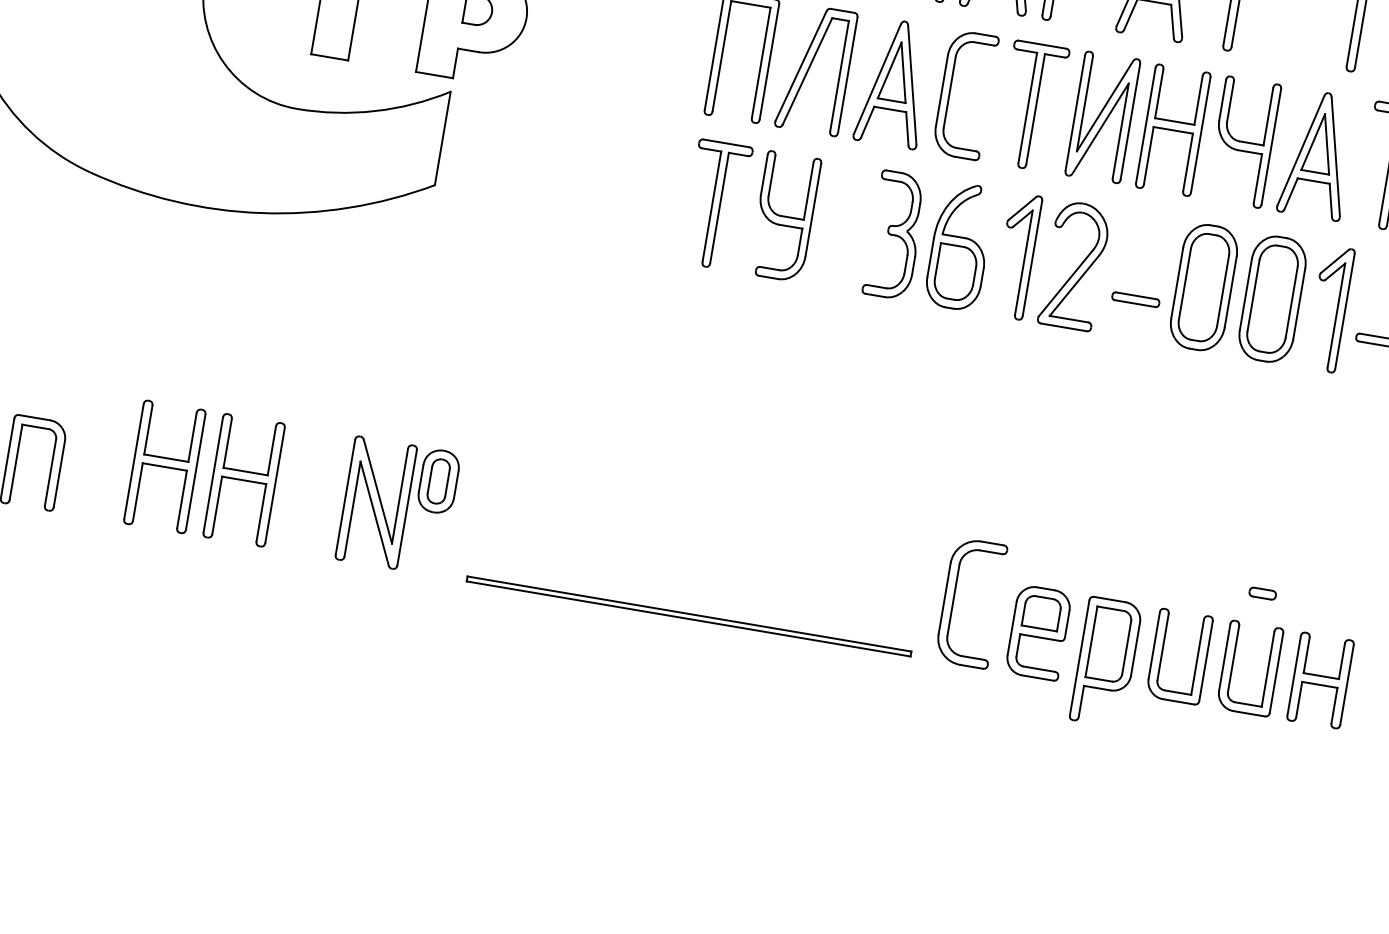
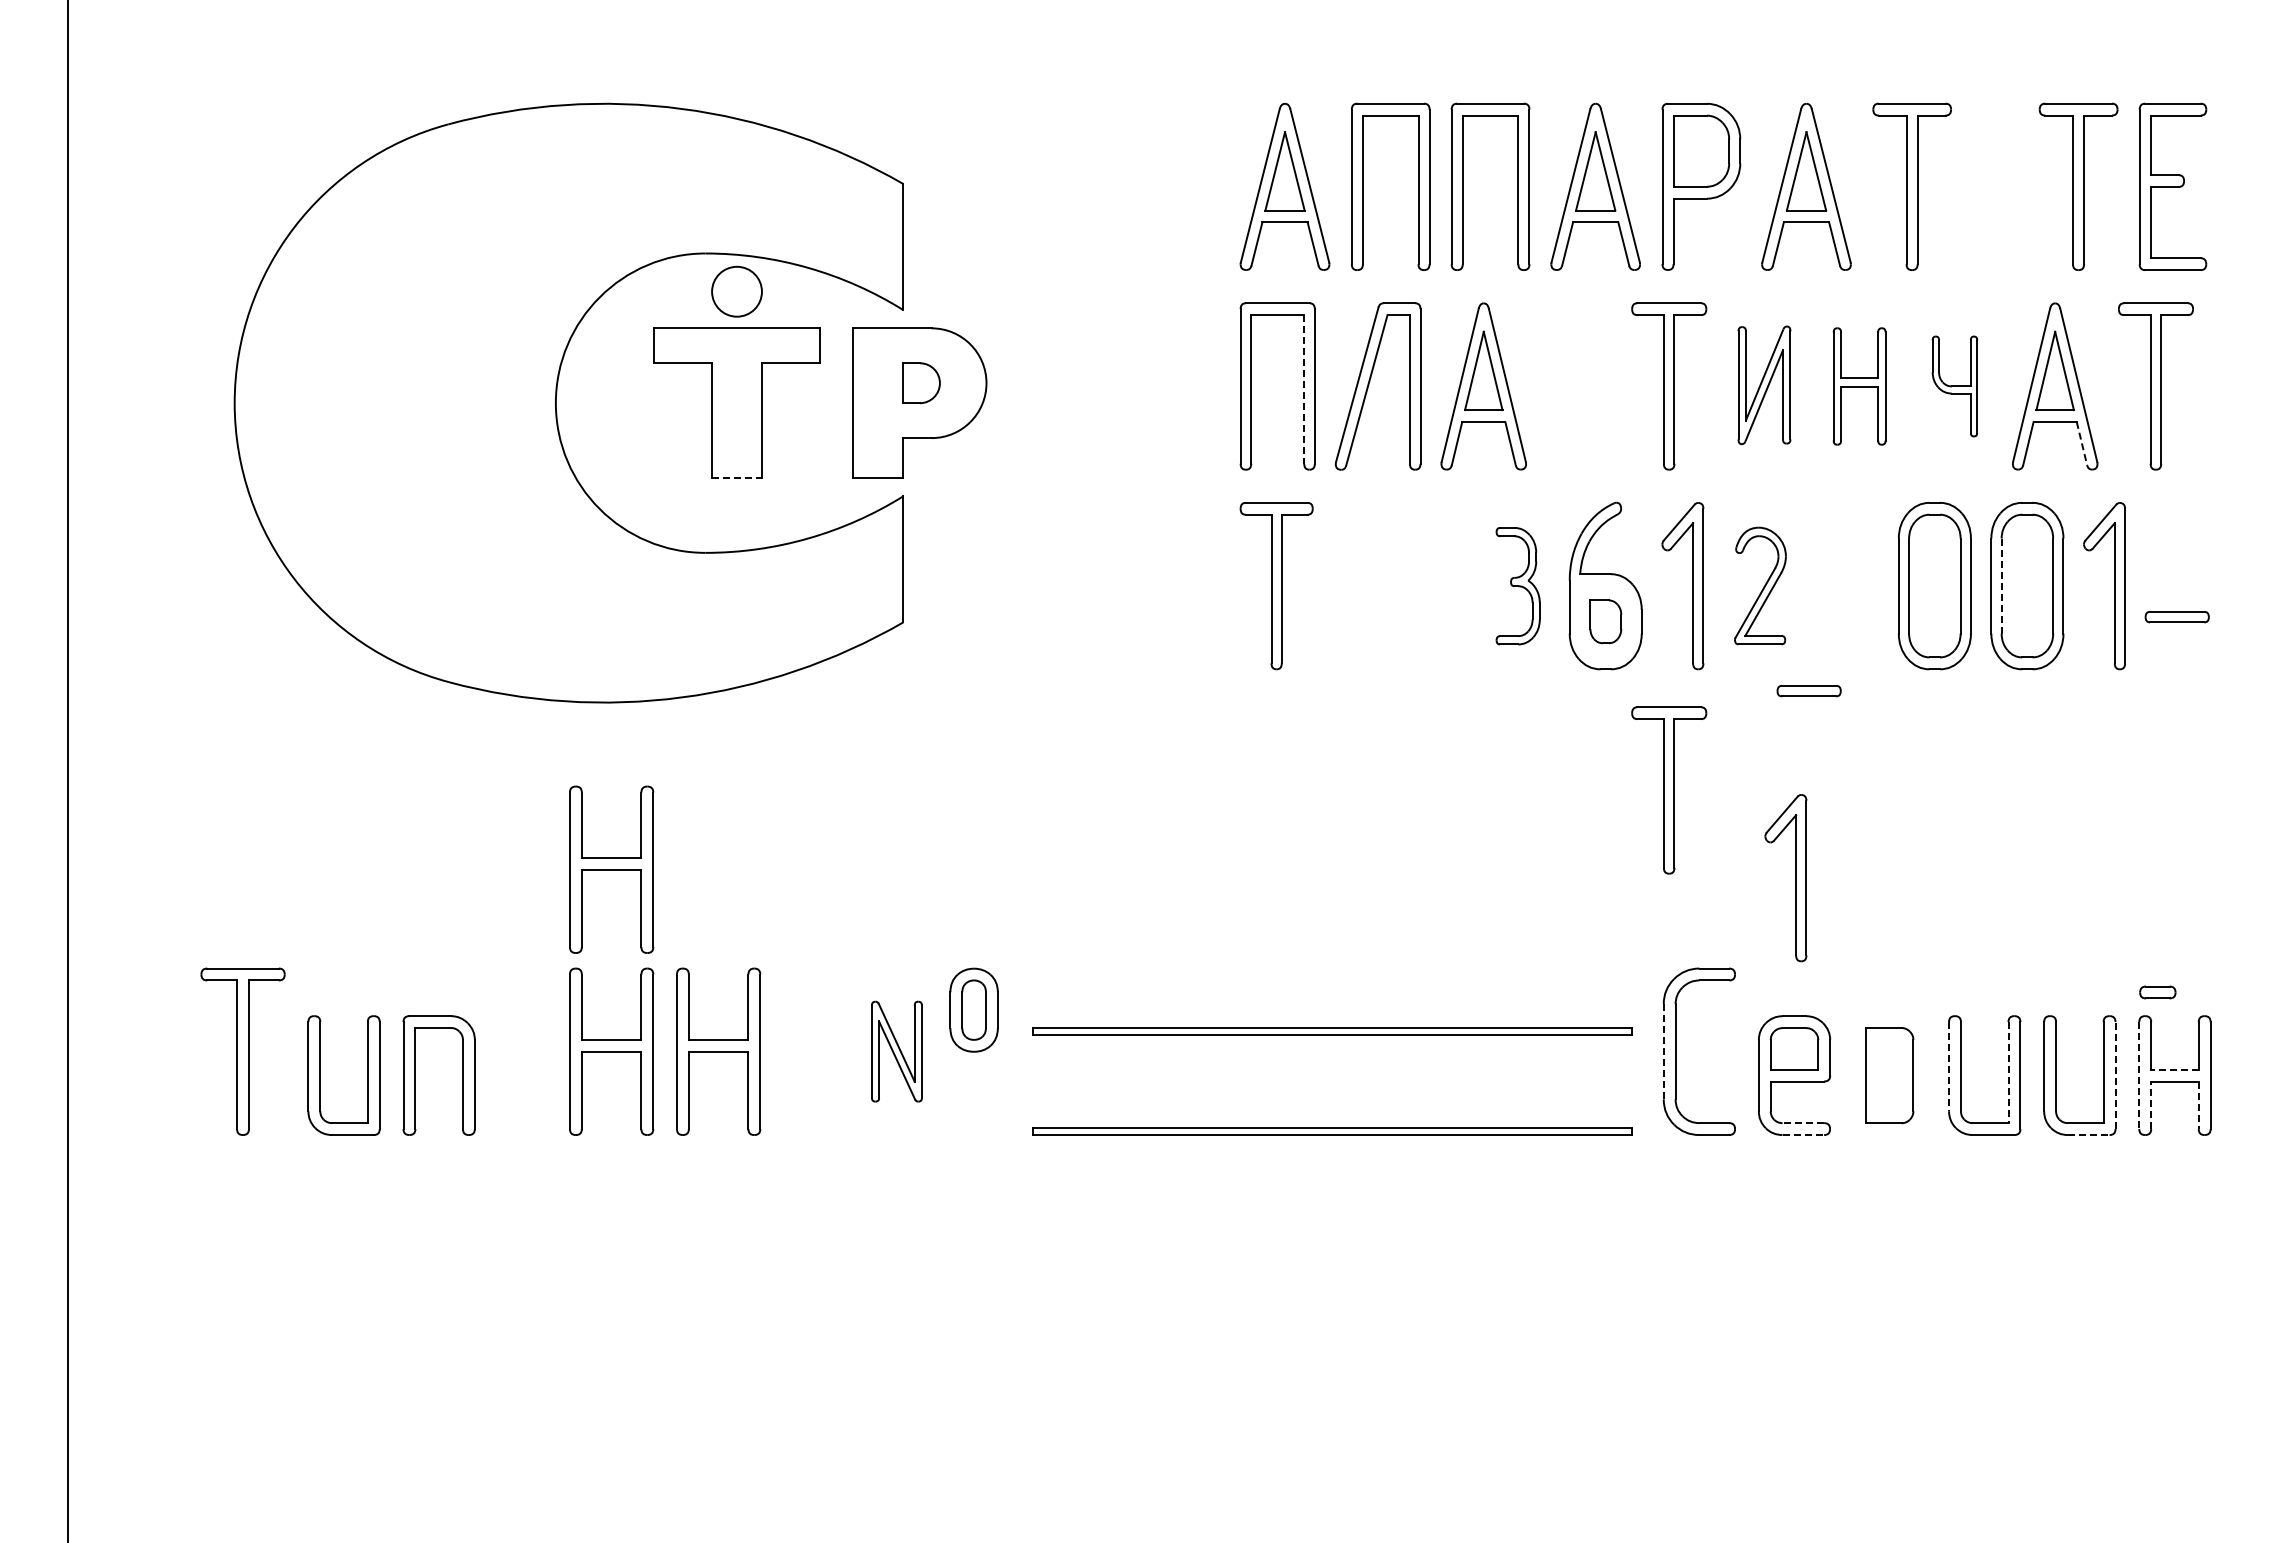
line: (330, 57) -> (737, 478), solid -> dashed
line: (761, 62) -> (1304, 389), solid -> dashed
part: (950, 92) -> (1558, 386), removed
part: (1102, 117) -> (1764, 385), size x0.7
part: (1173, 130) -> (1859, 386), size x0.7
part: (1243, 142) -> (1954, 386), size x0.6
line: (1331, 201) -> (2082, 444), solid -> dashed
part: (784, 217) -> (1369, 586), removed
part: (894, 235) -> (1517, 586), size x0.7
part: (1074, 265) -> (1760, 585), size x0.7
part: (955, 272) -> (1605, 621), size x0.6
line: (1253, 296) -> (2001, 586), solid -> dashed
part: (1135, 299) -> (1808, 691), moved
part: (187, 331) -> (611, 869), added
part: (981, 405) -> (1669, 790), added
part: (1064, 486) -> (1795, 878), added
part: (376, 502) -> (896, 1051), size x0.6
part: (701, 542) -> (1332, 1031), added
part: (1262, 593) -> (2157, 992), moved
line: (944, 598) -> (1663, 1051), solid -> dashed
line: (1154, 645) -> (1949, 1066), solid -> dashed
line: (1197, 657) -> (2008, 1072), solid -> dashed
part: (1105, 662) -> (1889, 1099), removed
line: (1039, 669) -> (1803, 1123), solid -> dashed
line: (1276, 673) -> (2115, 1075), solid -> dashed
line: (1320, 675) -> (2174, 1069), solid -> dashed
line: (1294, 676) -> (2139, 1075), solid -> dashed
line: (1037, 678) -> (1803, 1135), solid -> dashed
line: (1299, 699) -> (2151, 1105), solid -> dashed
line: (1334, 705) -> (2198, 1105), solid -> dashed
line: (1248, 714) -> (2088, 1135), solid -> dashed

